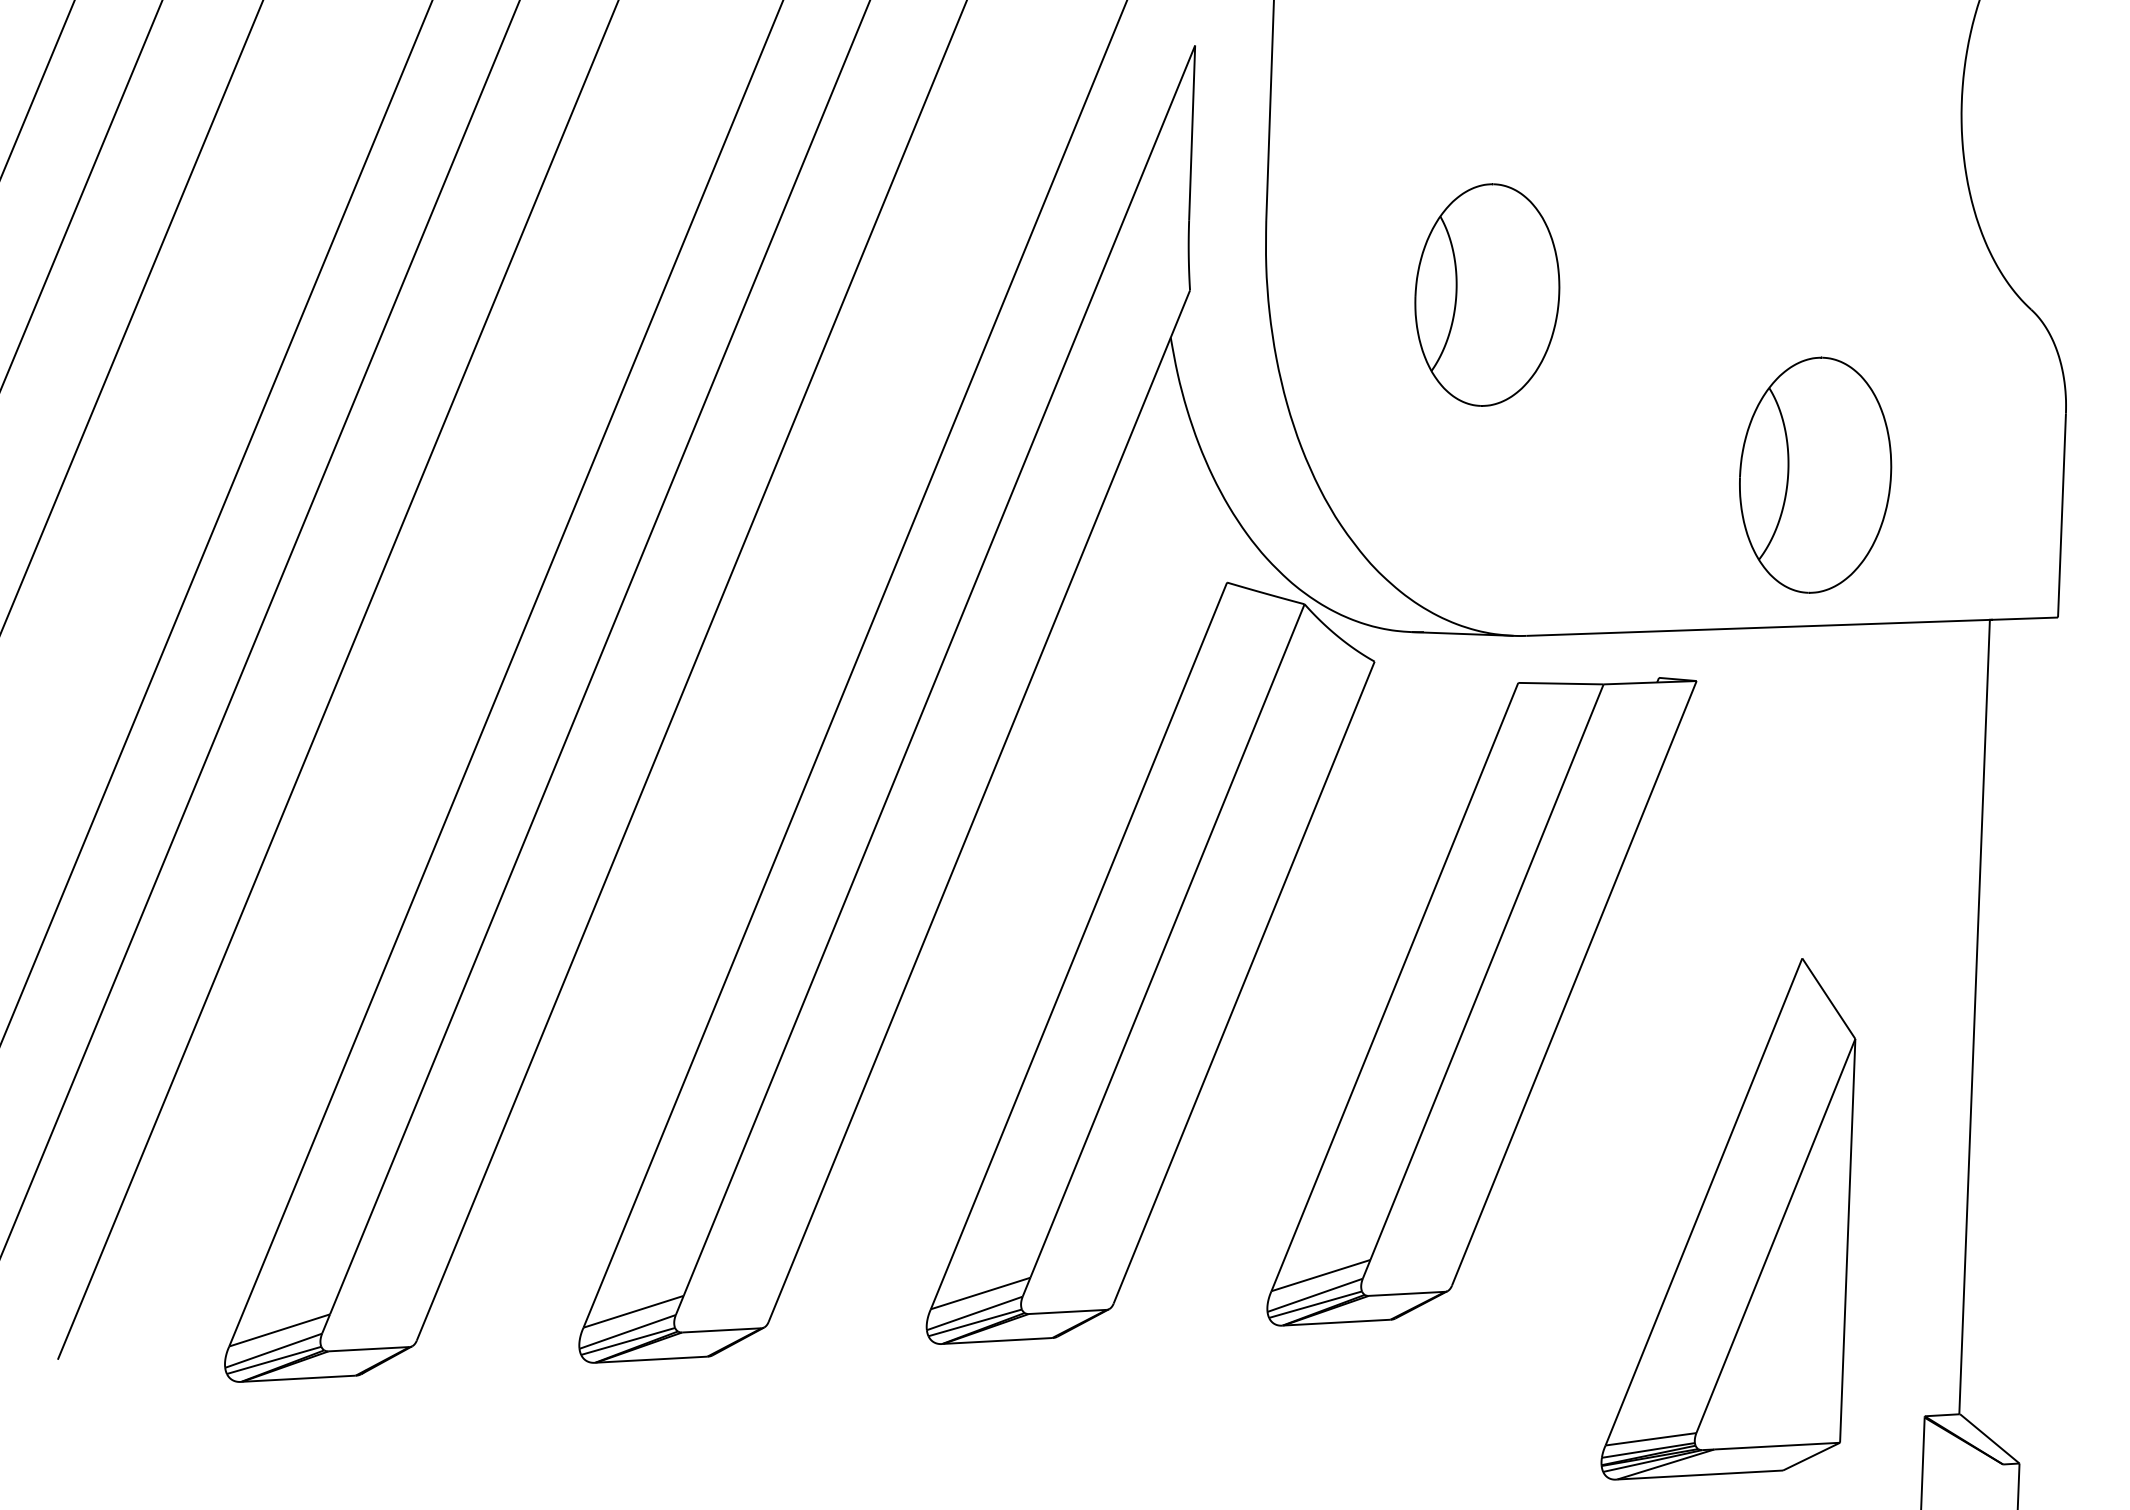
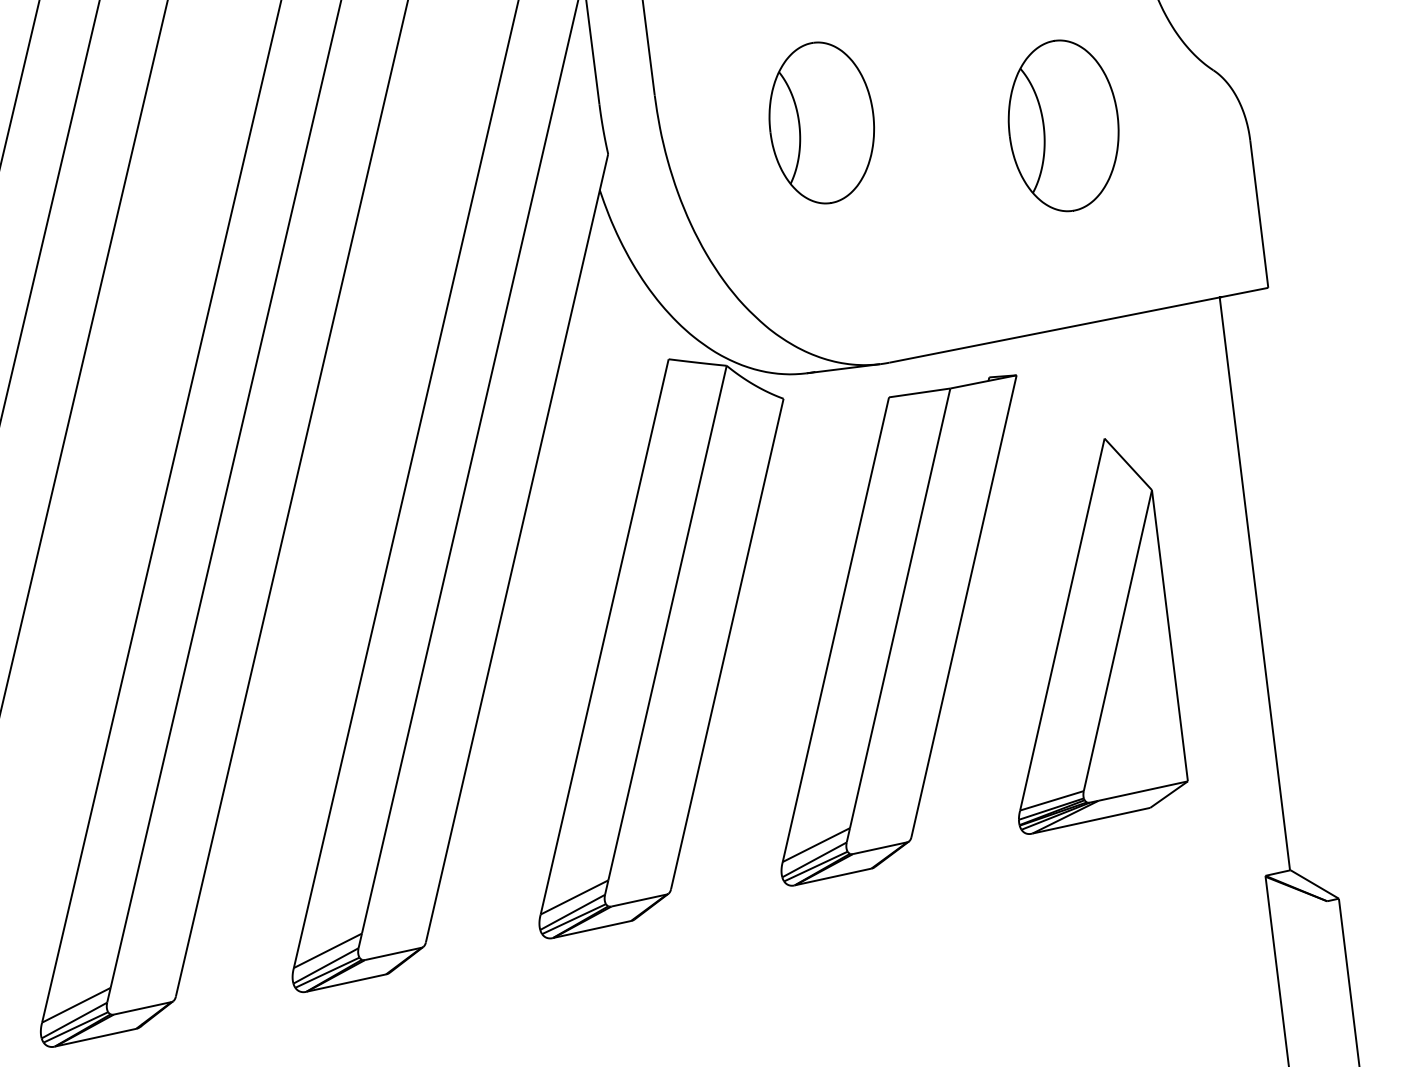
part: (1815, 474) -> (1063, 125), moved
part: (1728, 1219) -> (1082, 634), moved

